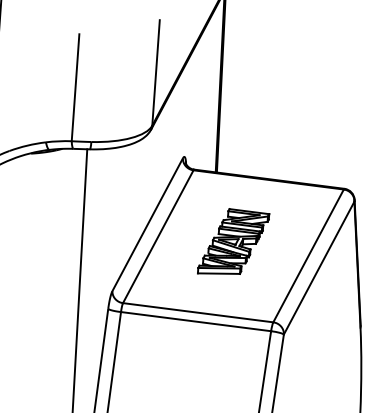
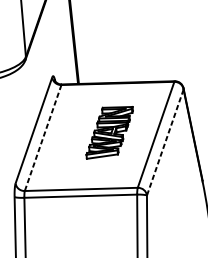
line: (158, 237) -> (43, 138), solid -> dashed
part: (233, 241) -> (109, 131), moved
line: (318, 268) -> (164, 142), solid -> dashed

